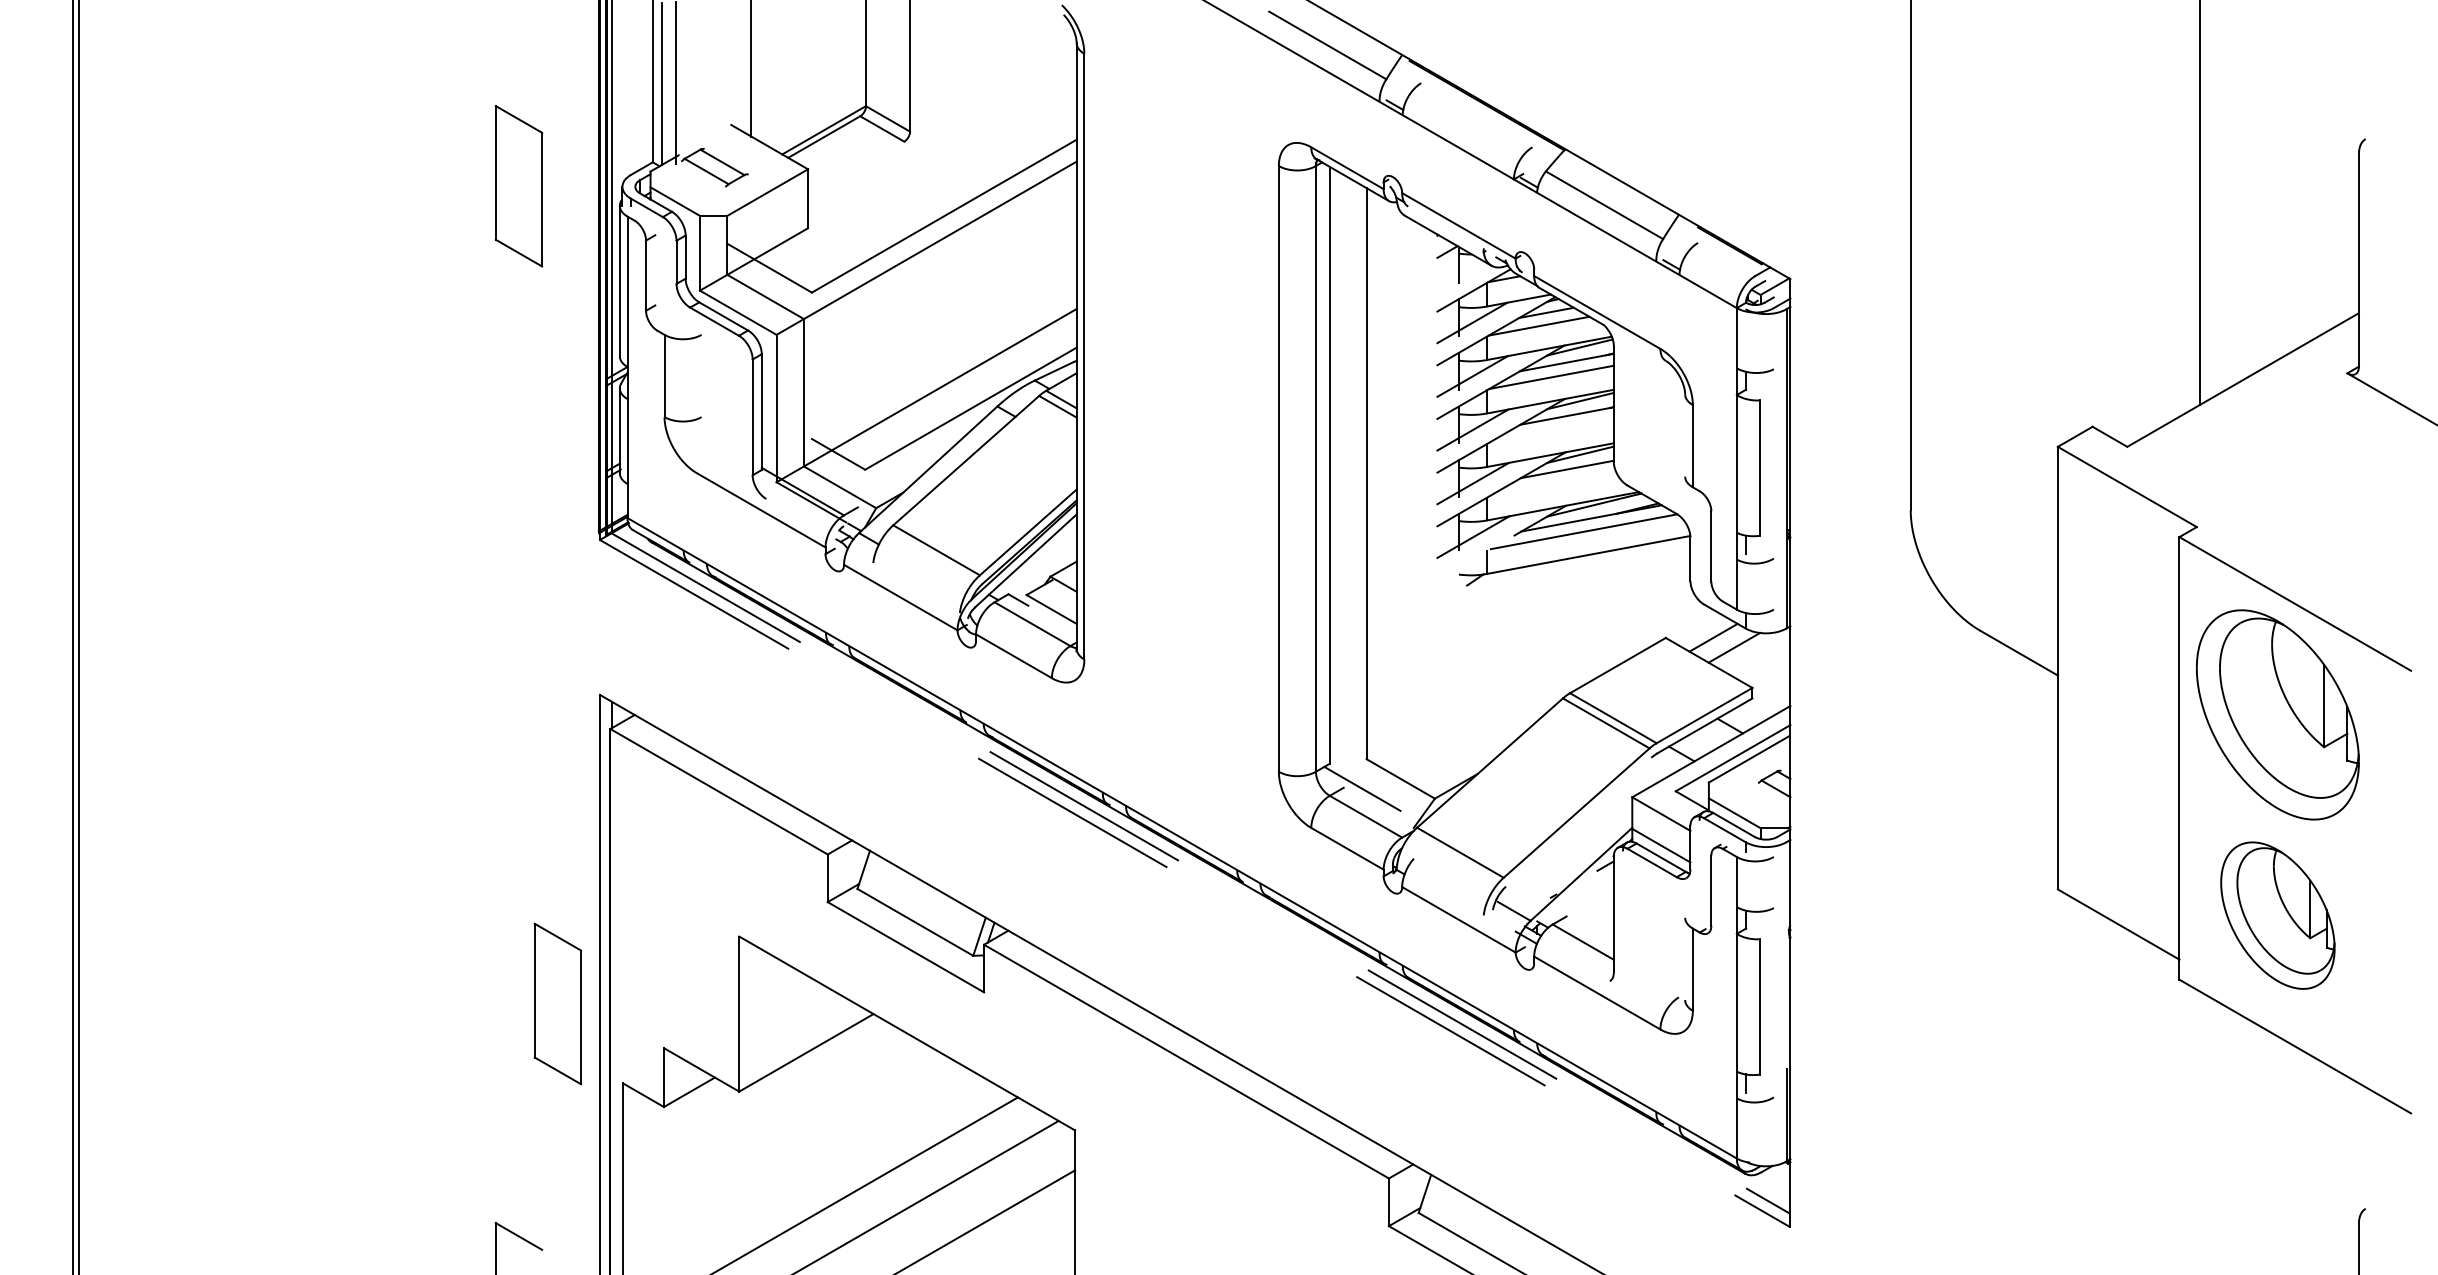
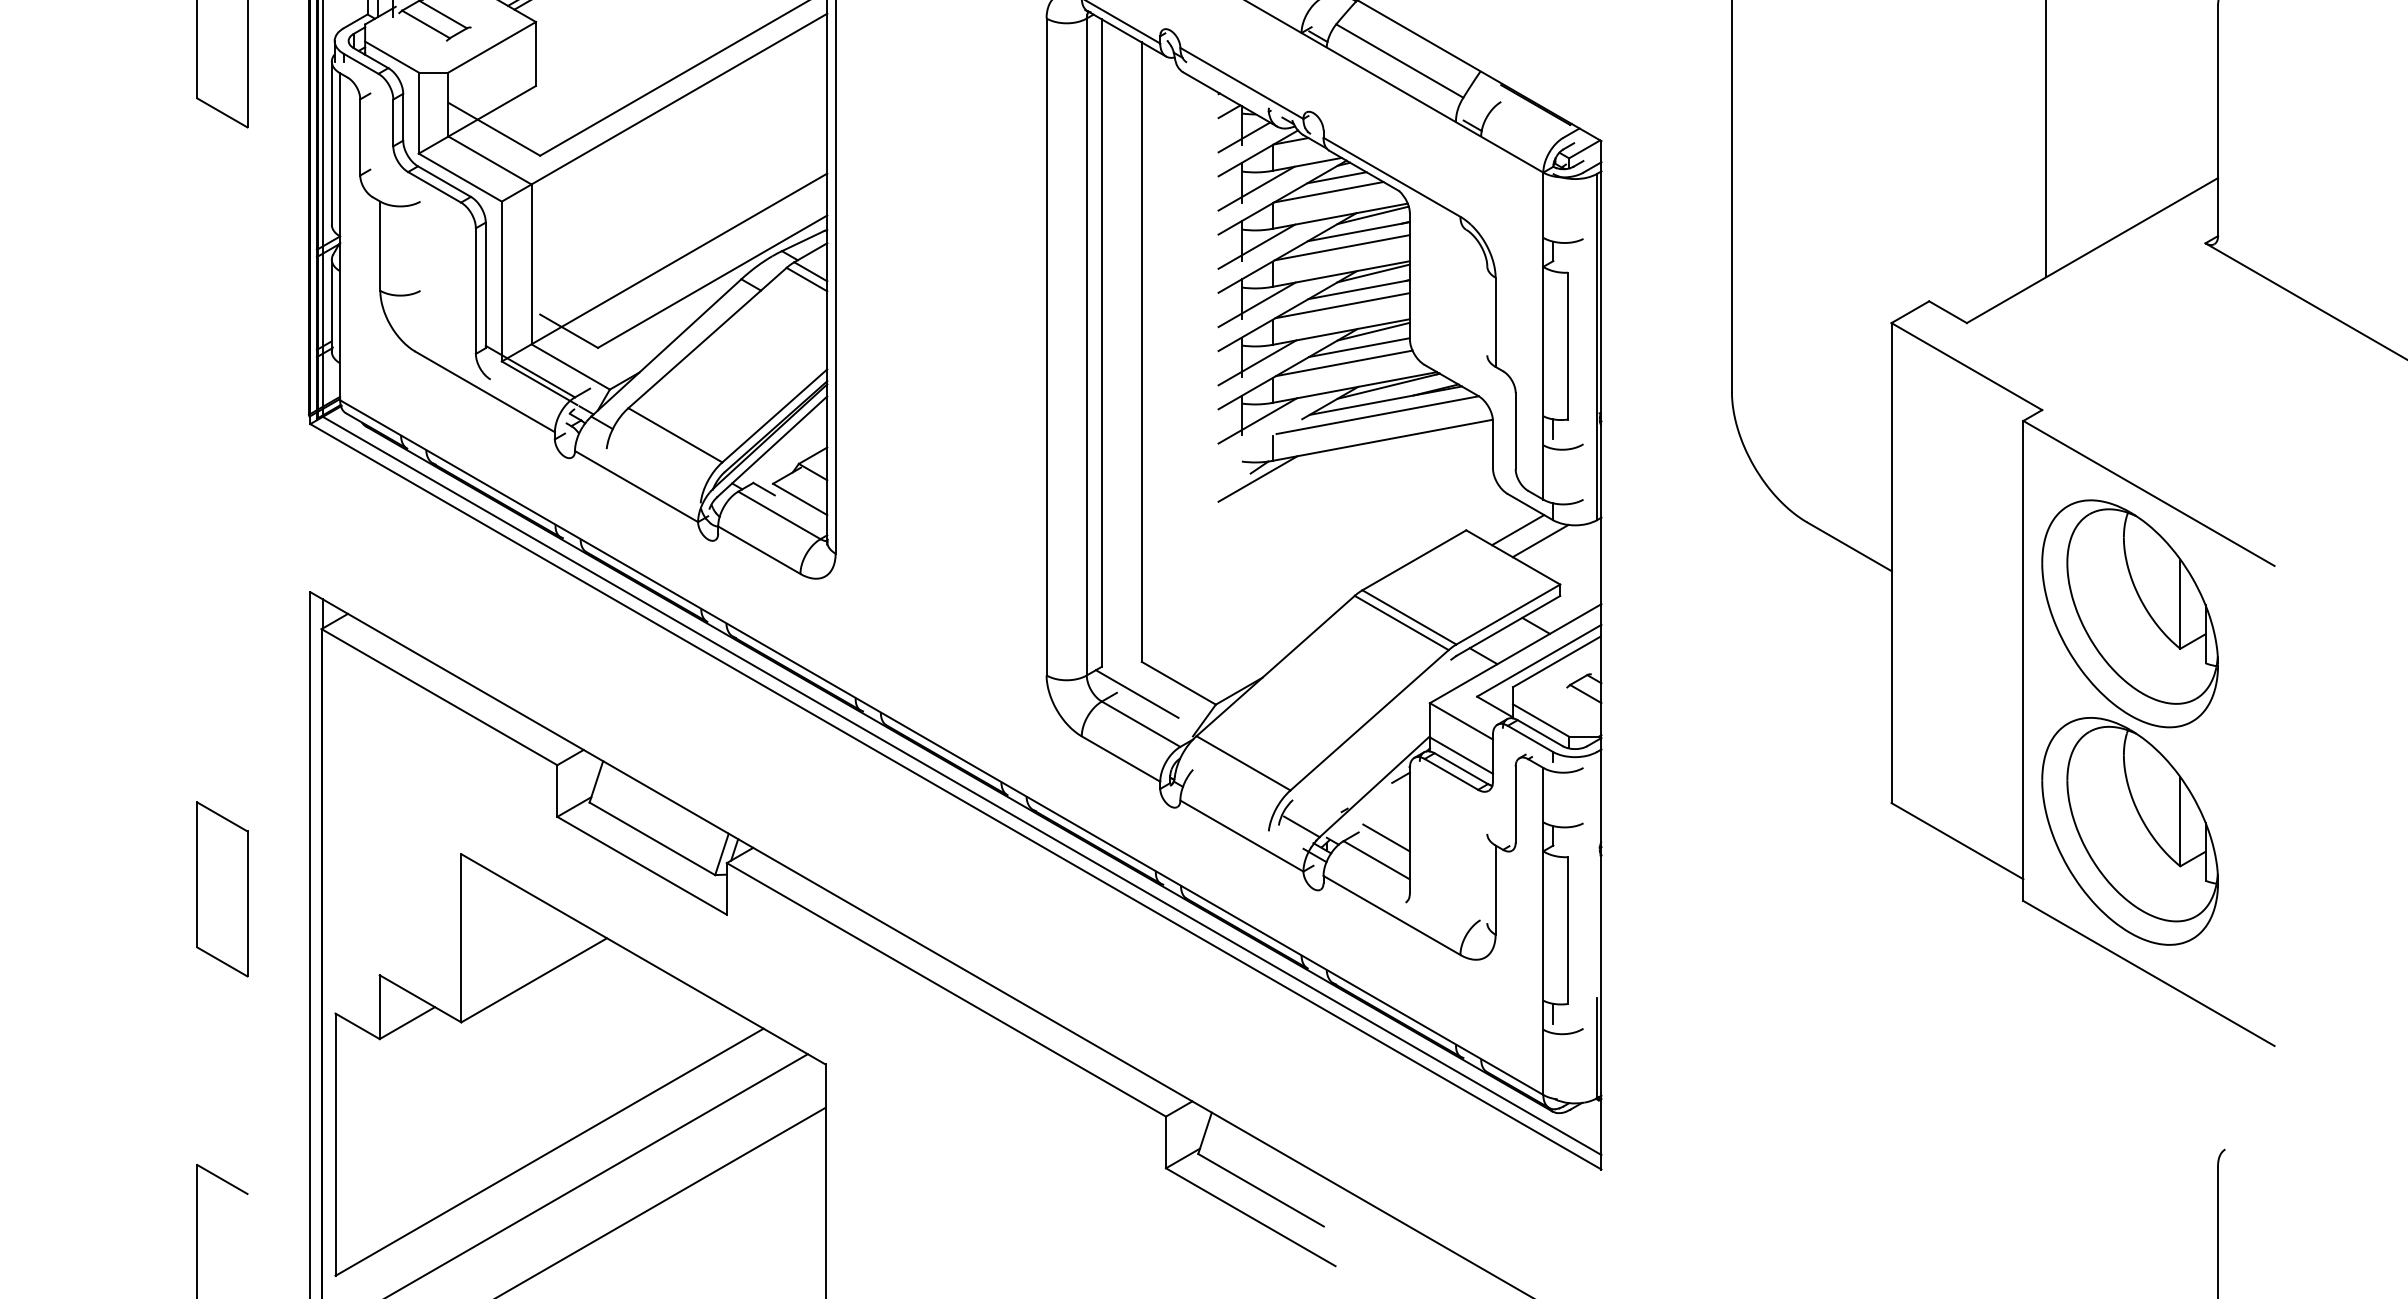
line: (1460, 275) -> (1243, 137), added
line: (1551, 430) -> (1342, 305), added
line: (1553, 483) -> (1344, 362), added
line: (1473, 590) -> (1257, 478), added
line: (1201, 873) -> (962, 785), dashed -> solid
line: (1195, 883) -> (956, 796), dashed -> solid
part: (2277, 915) -> (2129, 831), size x1.43
line: (1591, 921) -> (1385, 837), added
part: (557, 1003) -> (221, 888), moved

